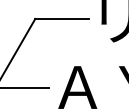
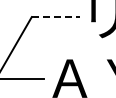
line: (61, 19) -> (55, 17), solid -> dashed

